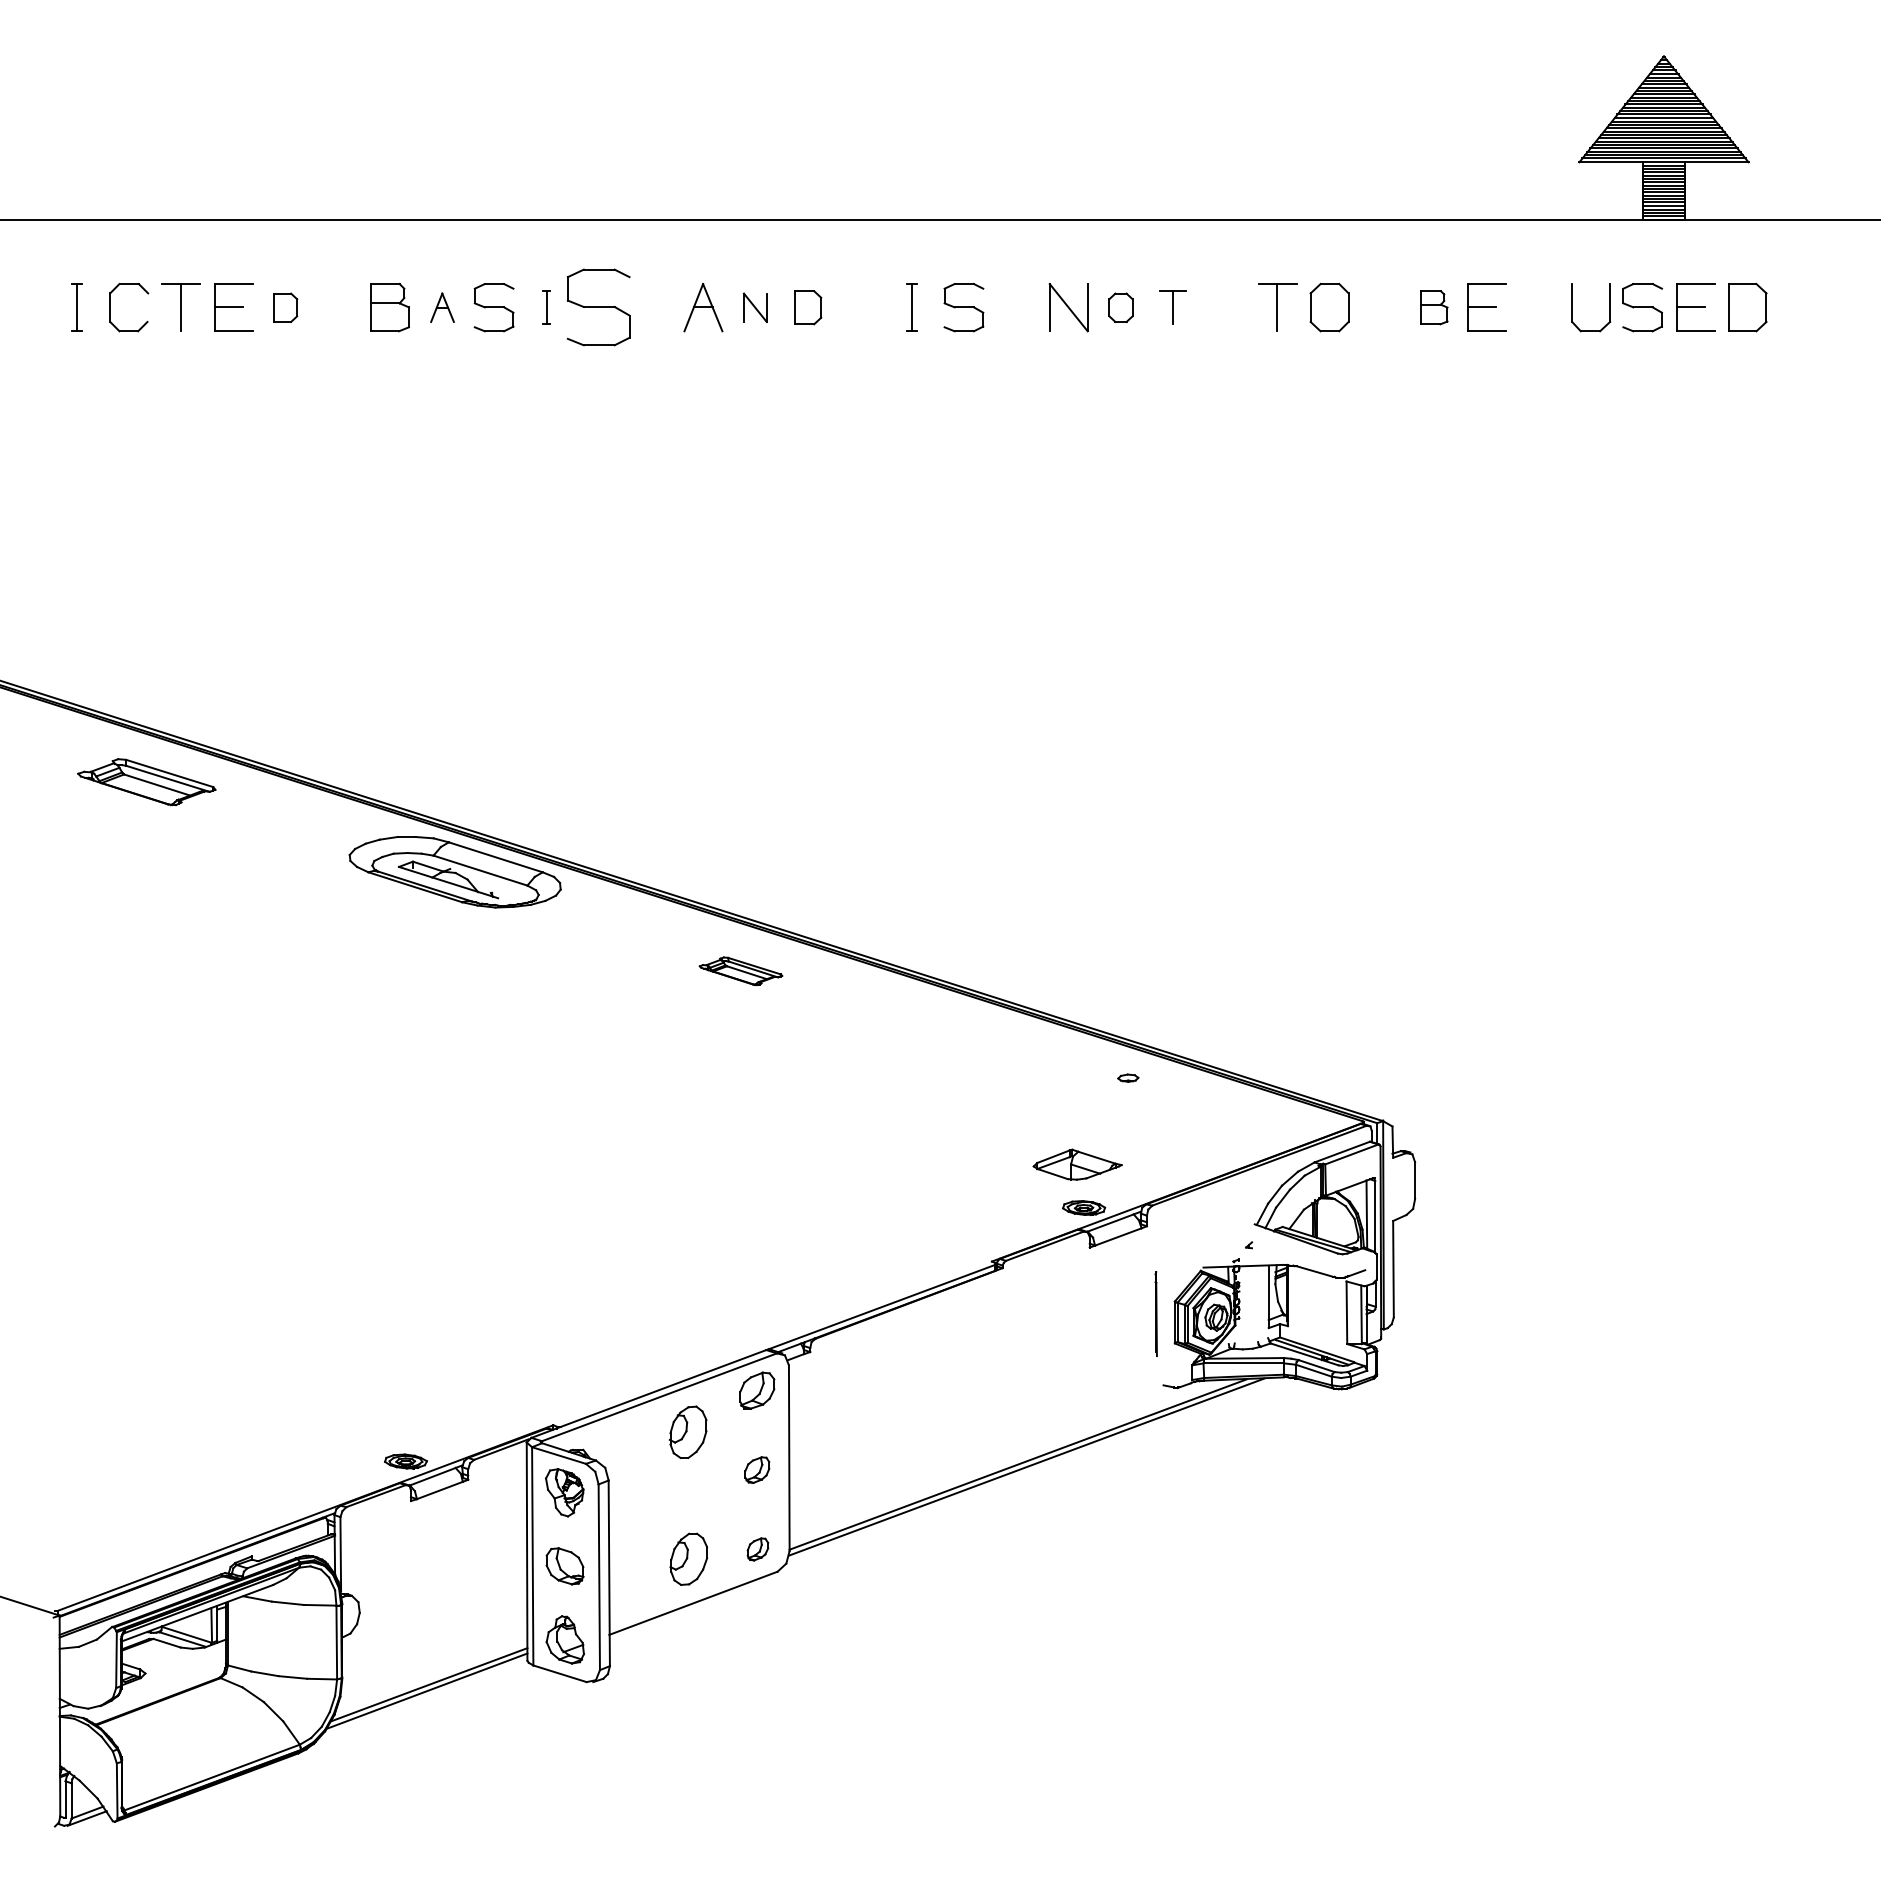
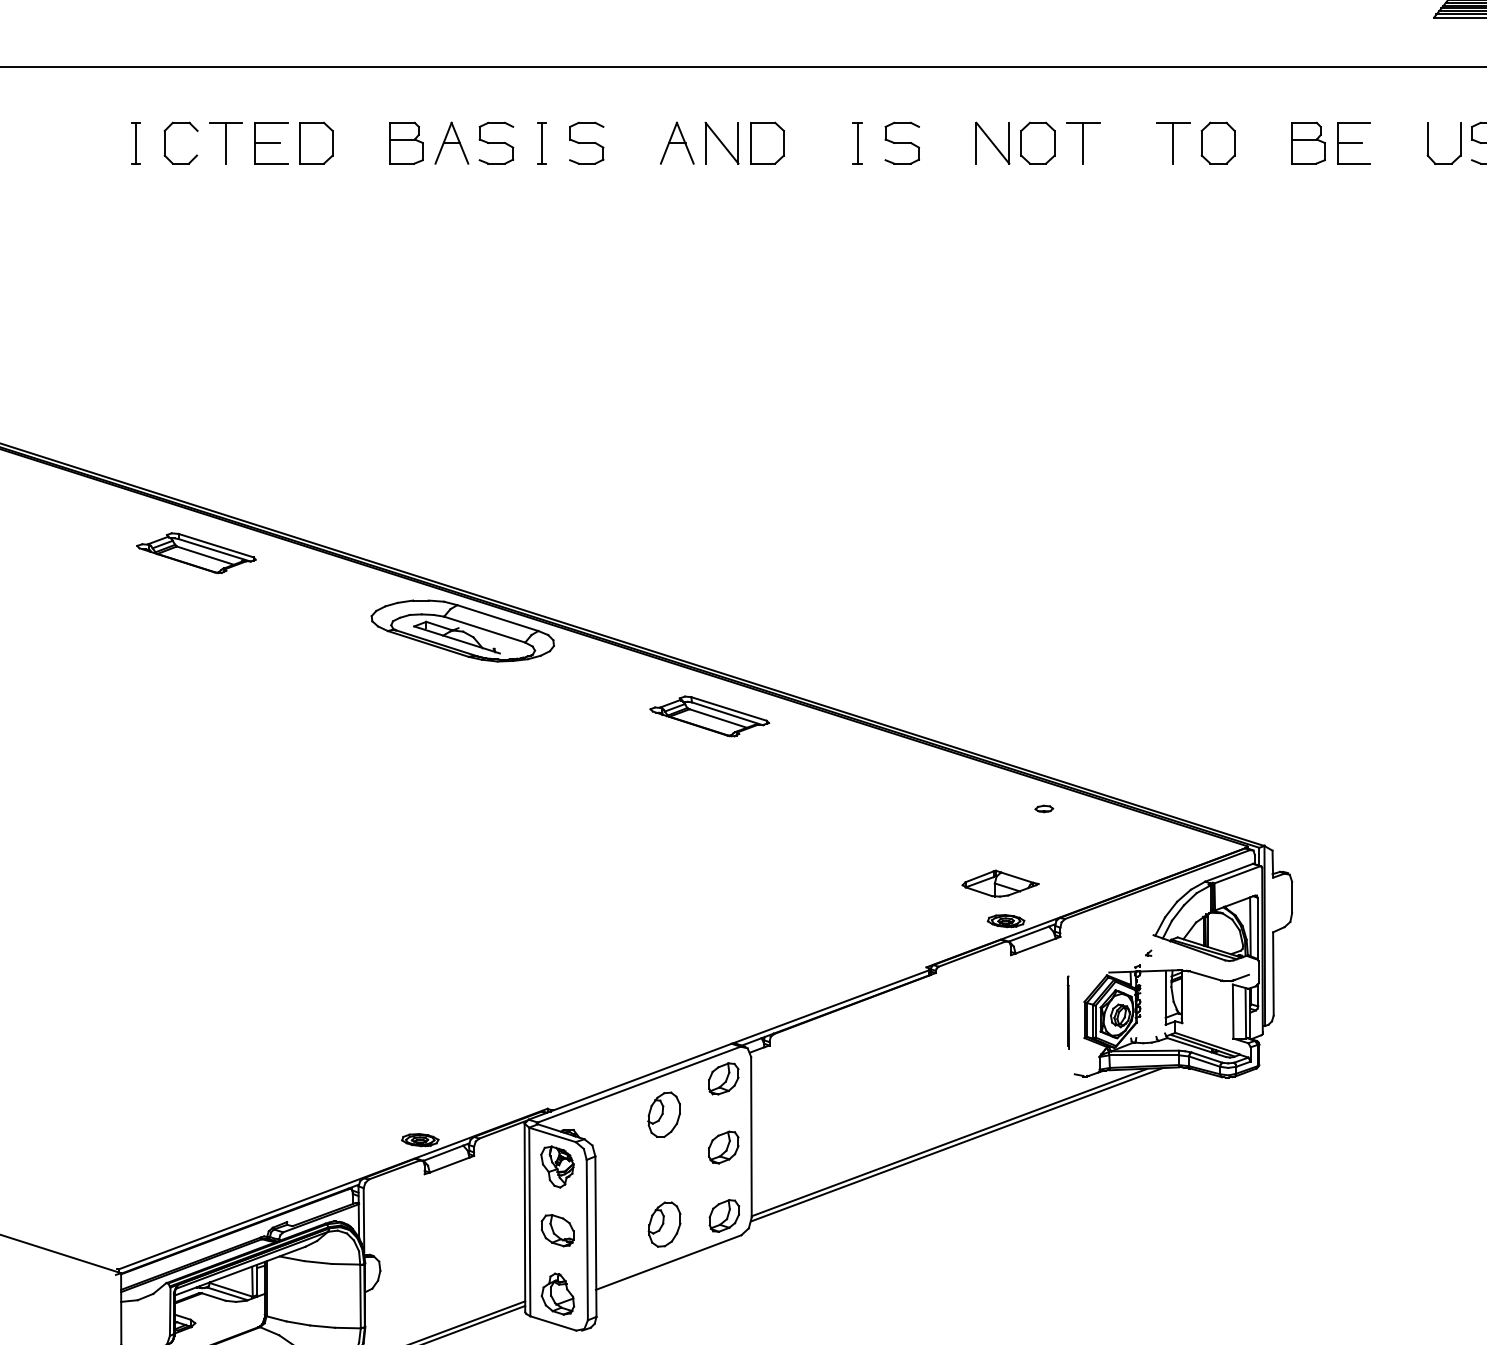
part: (285, 307) -> (316, 143), size x1.67
part: (442, 307) -> (451, 143), size x1.67
part: (546, 307) -> (541, 143), size x1.43
part: (598, 307) -> (586, 143), size x0.62
part: (755, 307) -> (722, 143), size x1.67
part: (807, 307) -> (767, 143), size x1.43
part: (1120, 307) -> (1037, 143), size x1.67
part: (1172, 307) -> (1082, 143), size x1.43
part: (1434, 307) -> (1308, 143), size x1.43
part: (740, 971) -> (709, 716), size x1.67
part: (757, 1469) -> (723, 1146), size x1.43
part: (757, 1549) -> (723, 1216), size x1.67

